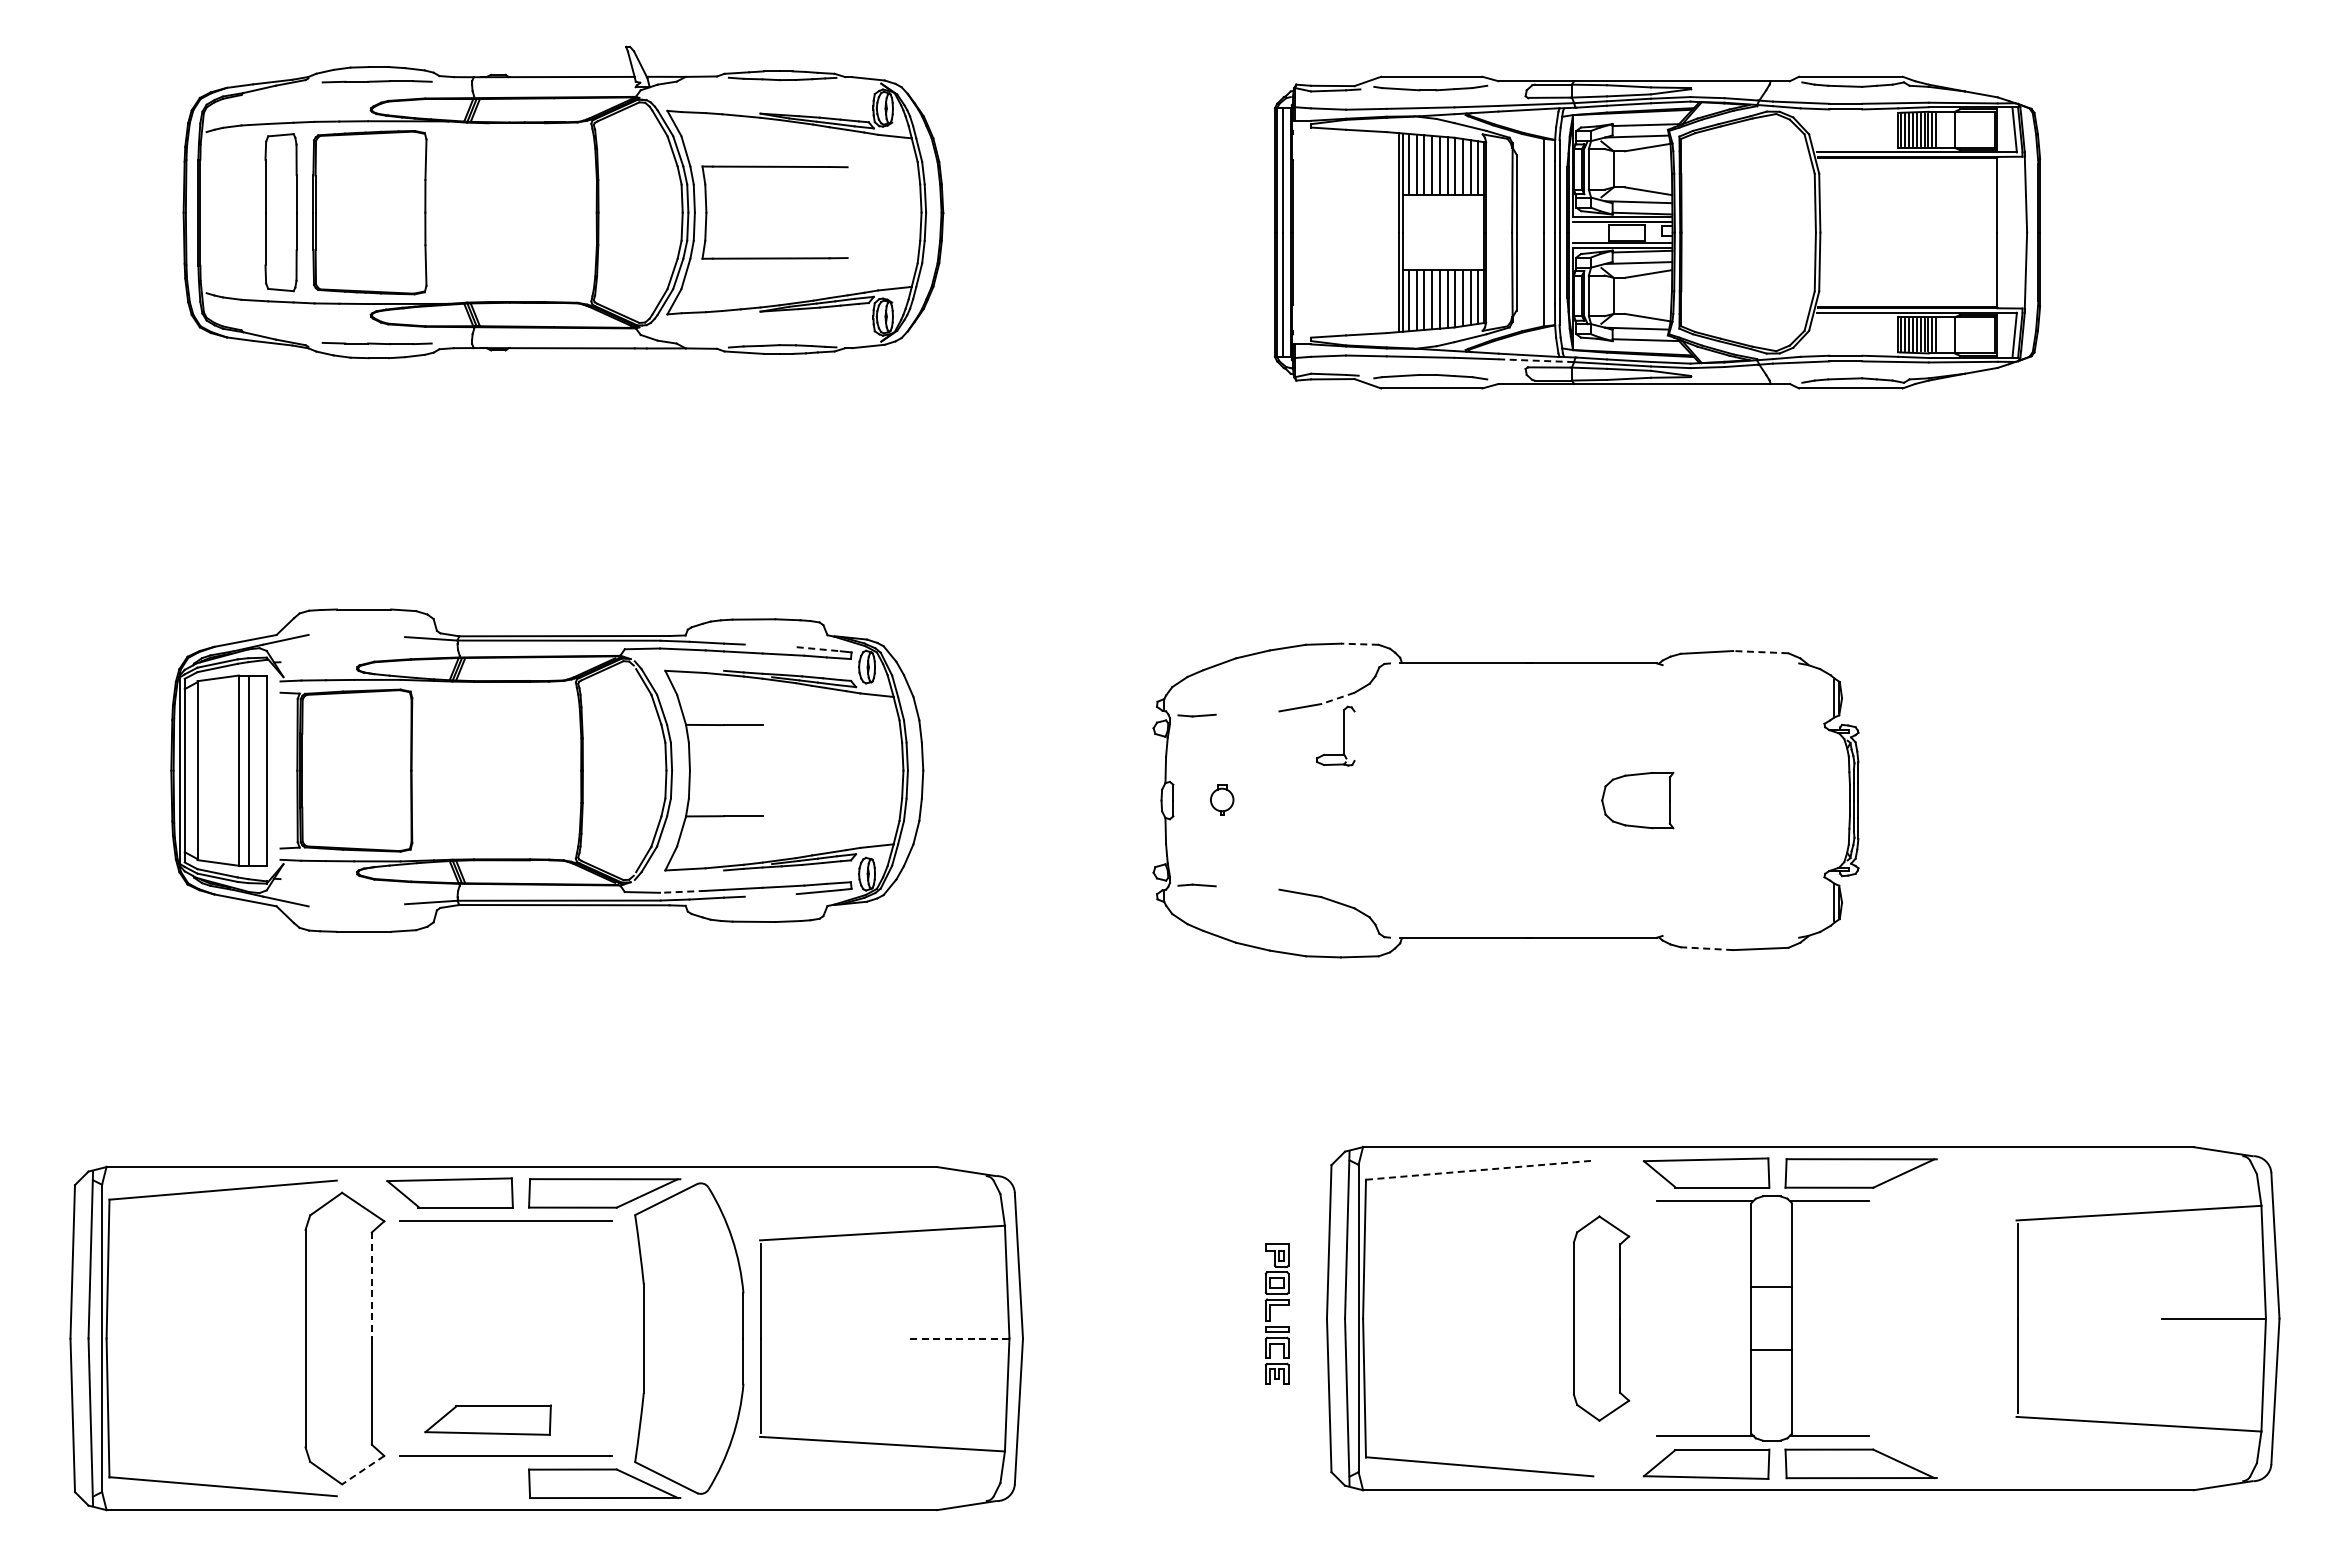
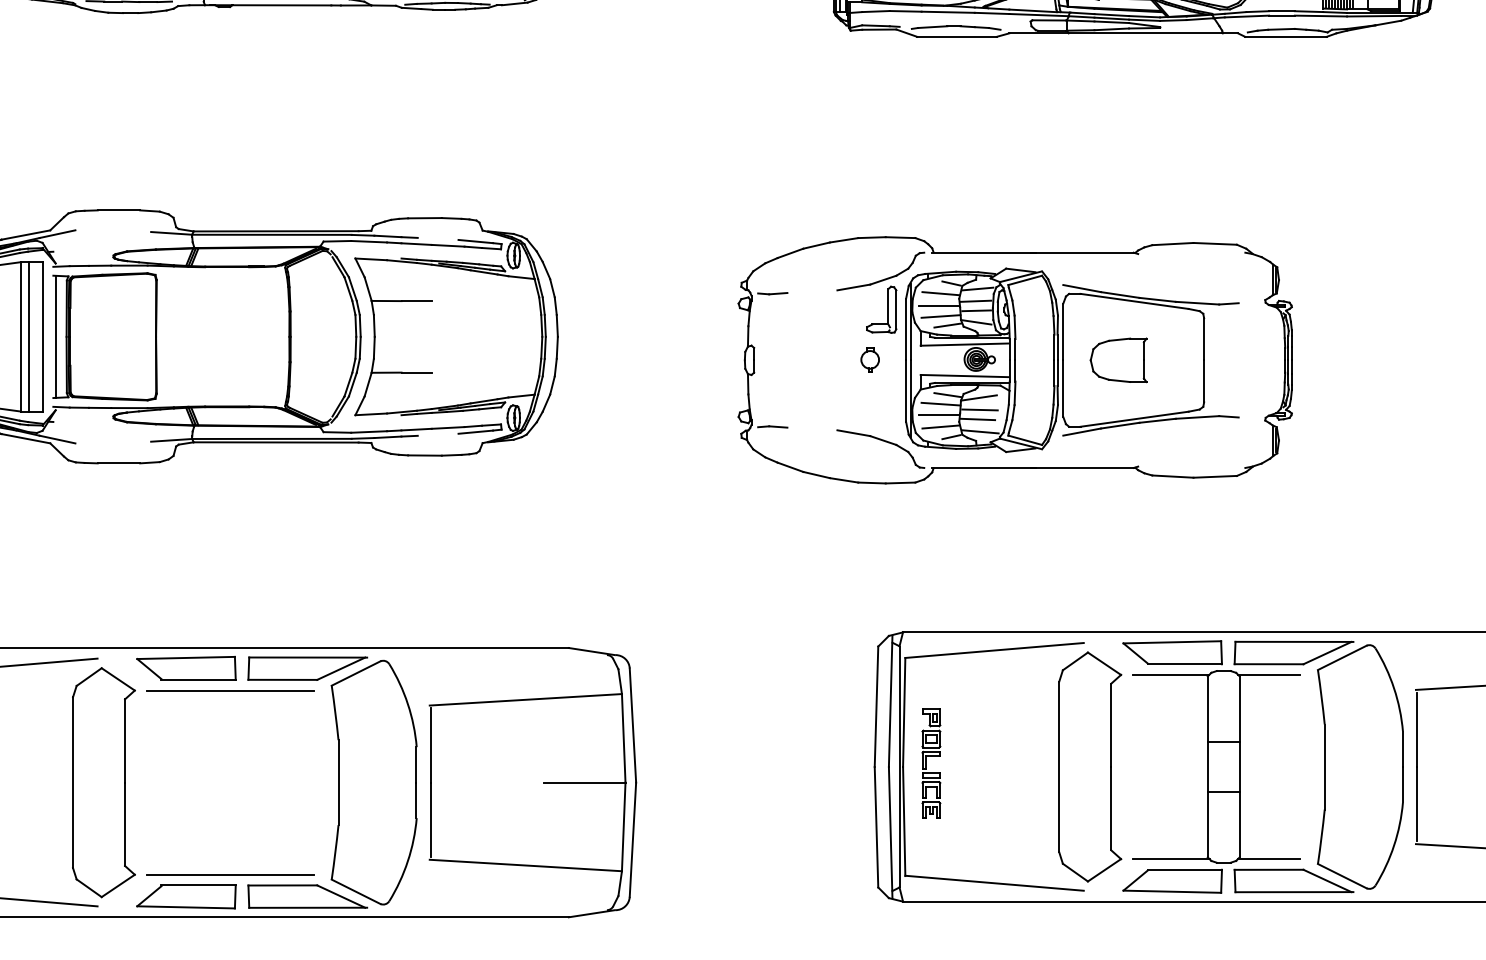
line: (1536, 360) -> (1039, 14), dashed -> solid
line: (1359, 644) -> (900, 237), dashed -> solid
line: (819, 649) -> (476, 241), dashed -> solid
line: (1760, 652) -> (1214, 244), dashed -> solid
line: (1337, 698) -> (882, 280), dashed -> solid
line: (1354, 736) -> (896, 310), added
line: (283, 770) -> (55, 336), added
part: (1222, 799) -> (870, 359), moved
part: (1578, 800) -> (1072, 360), added
line: (682, 891) -> (368, 431), dashed -> solid
line: (1706, 948) -> (1172, 476), dashed -> solid
line: (1480, 1170) -> (995, 650), dashed -> solid
line: (371, 1286) -> (124, 741), dashed -> solid
part: (1276, 1313) -> (930, 762), moved
part: (1601, 1318) -> (1090, 766), size x1.43
part: (1945, 1318) -> (1360, 766), added
line: (957, 1338) -> (584, 782), dashed -> solid
part: (487, 1419) -> (185, 896), moved
line: (362, 1470) -> (117, 886), dashed -> solid

